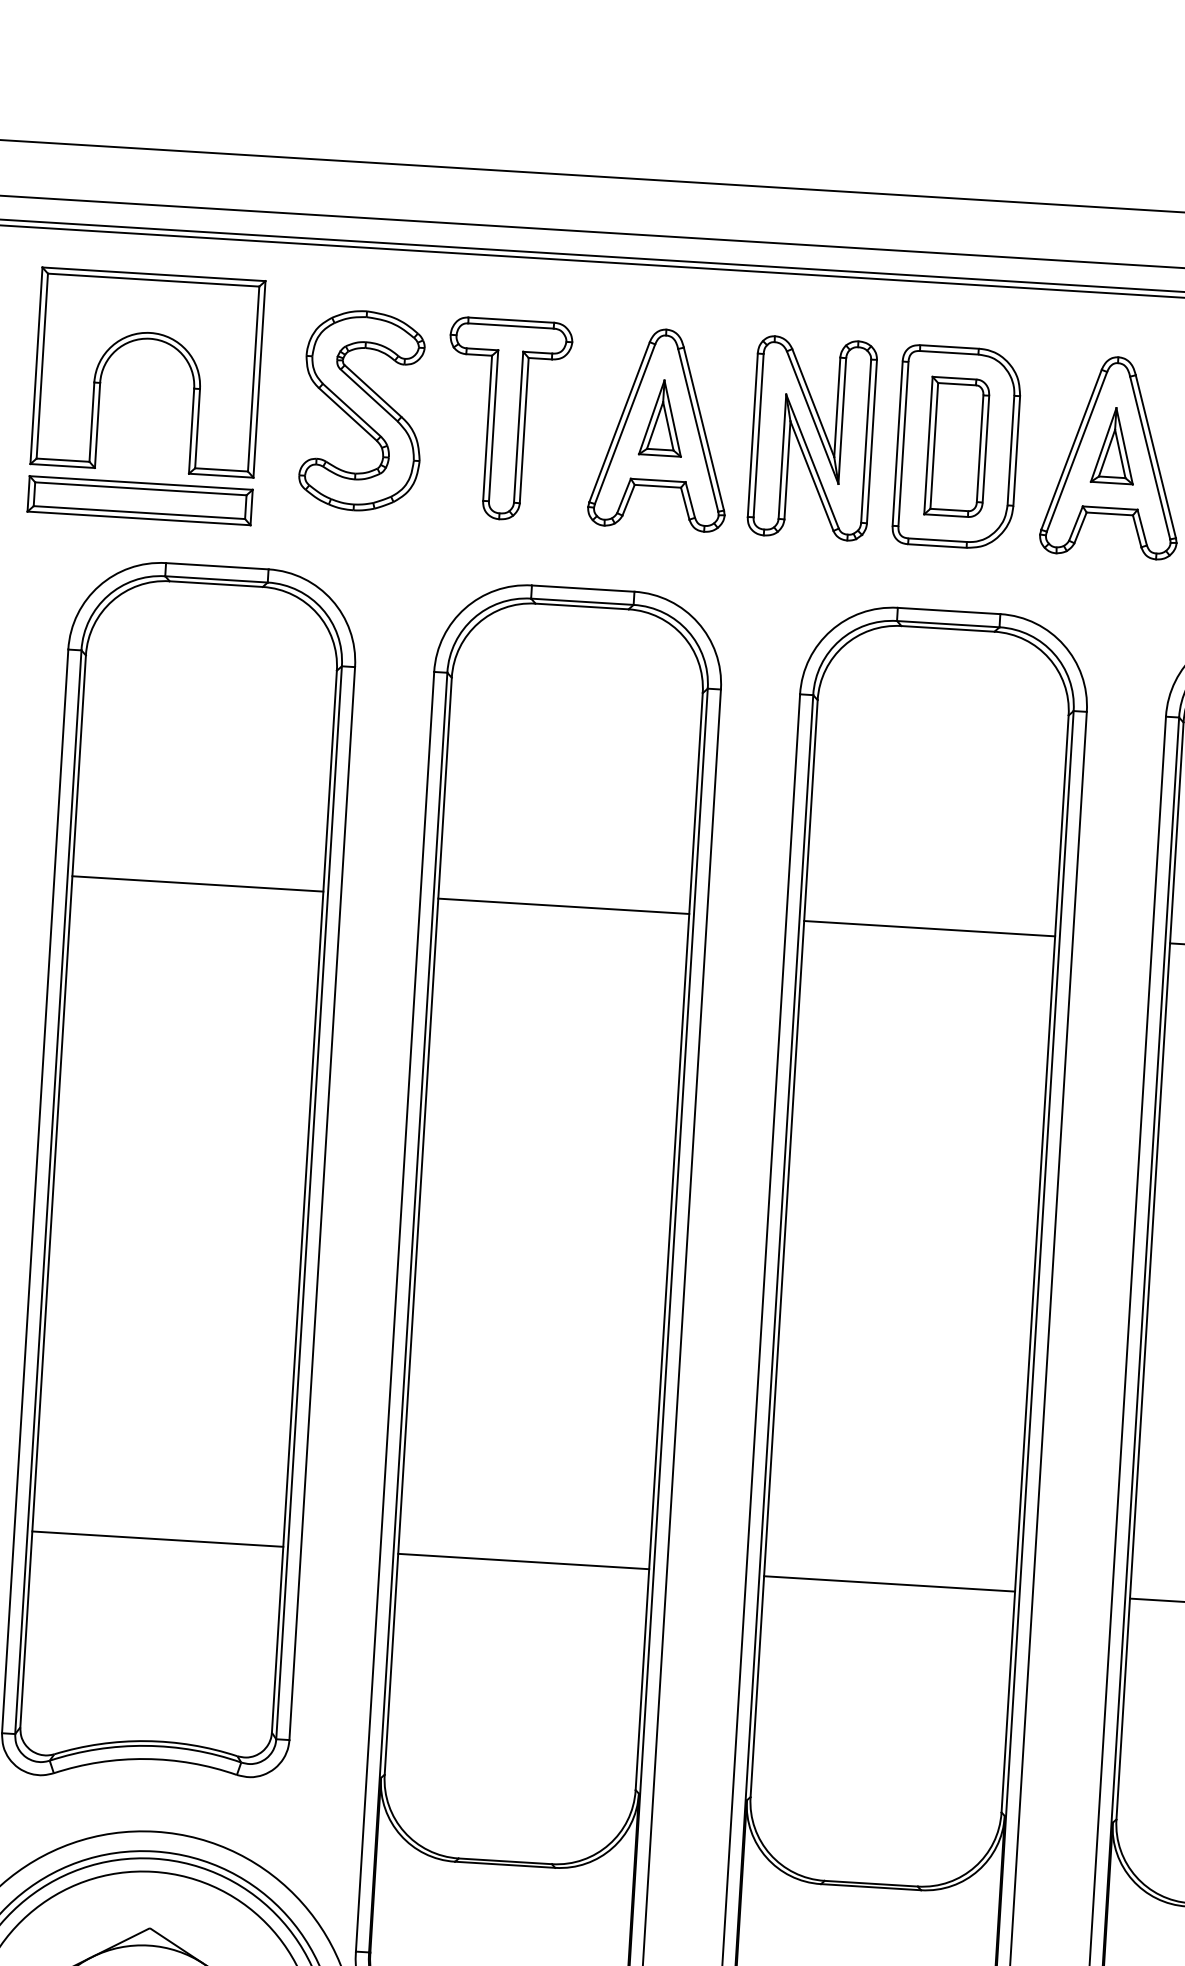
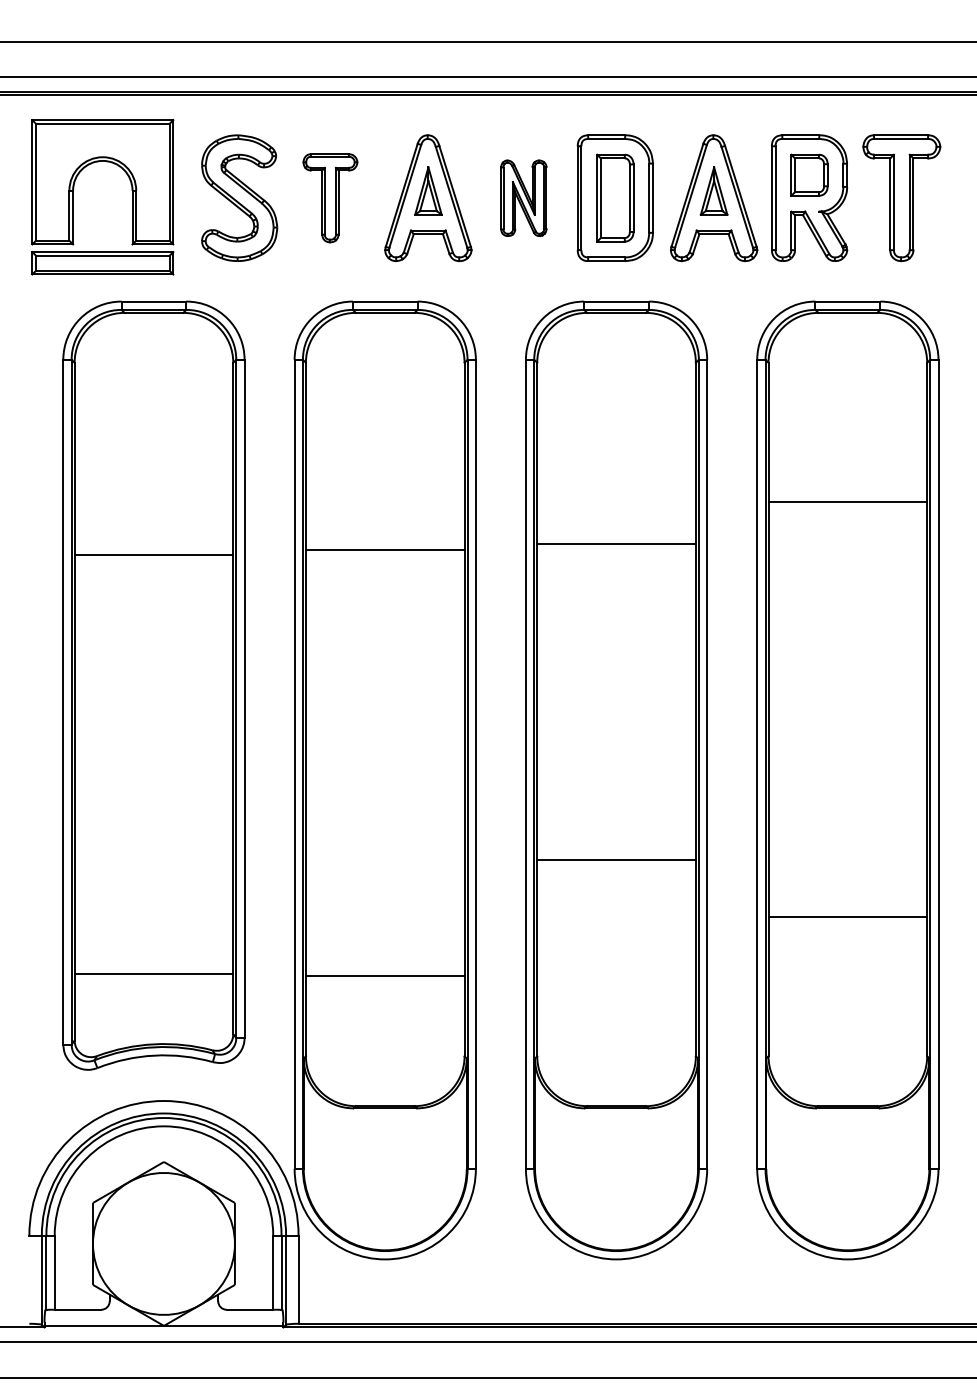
part: (506, 420) -> (330, 198), size x0.7
part: (811, 438) -> (523, 198), size x0.6
line: (197, 884) -> (153, 555), moved
line: (562, 906) -> (384, 550), moved
line: (929, 928) -> (616, 544), moved
line: (157, 1538) -> (153, 973), moved
line: (522, 1561) -> (384, 975), moved
line: (889, 1583) -> (616, 859), moved

